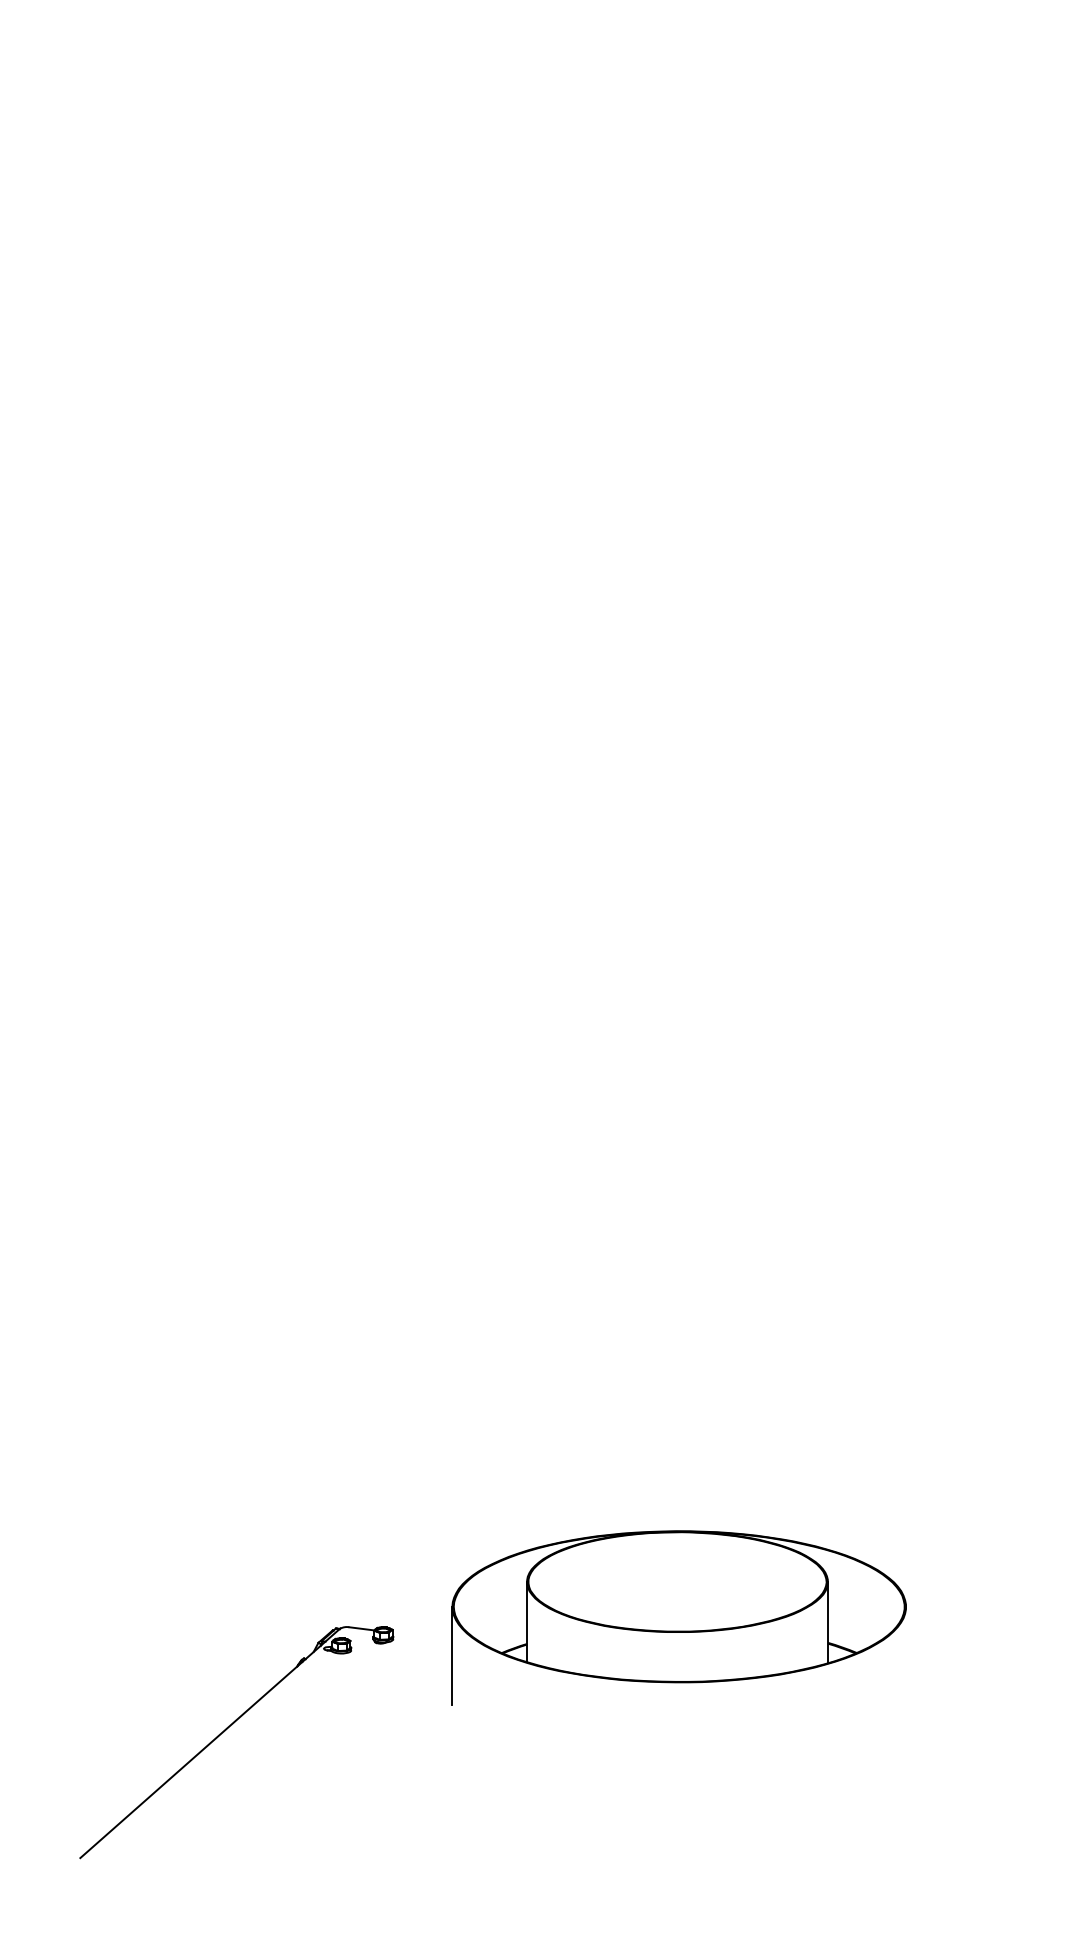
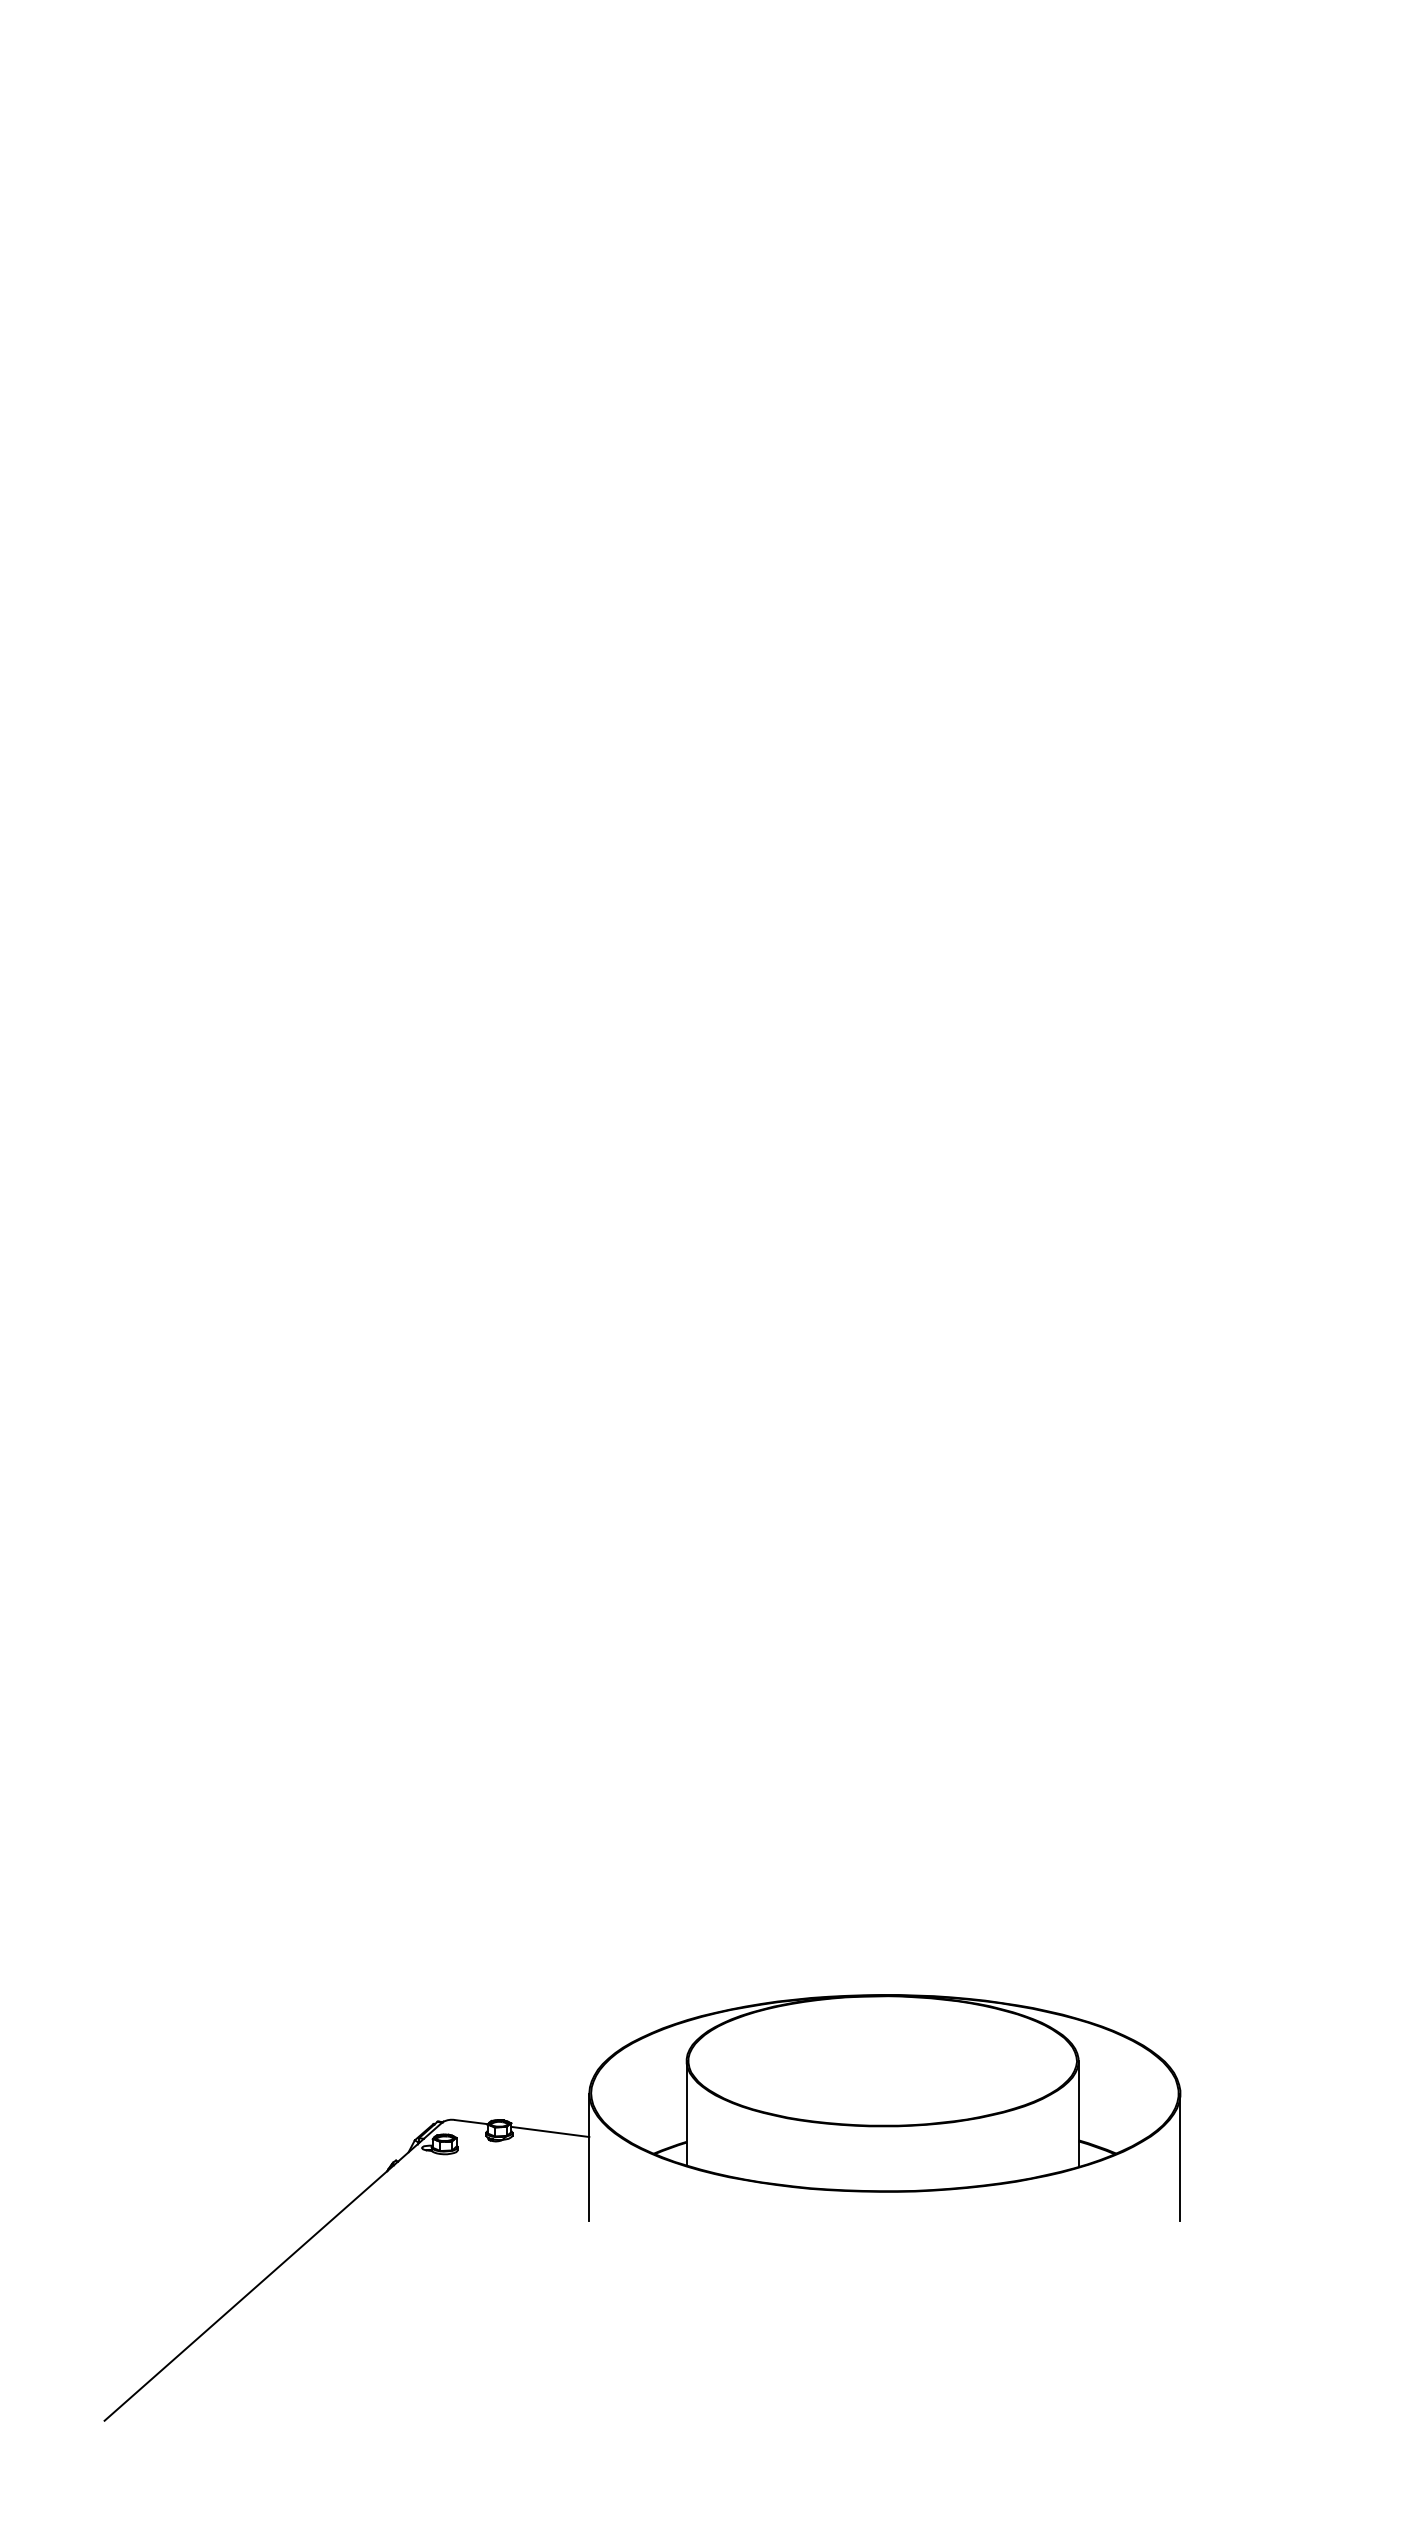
line: (422, 1636) -> (550, 2131), added
line: (906, 1655) -> (1180, 2156), added

